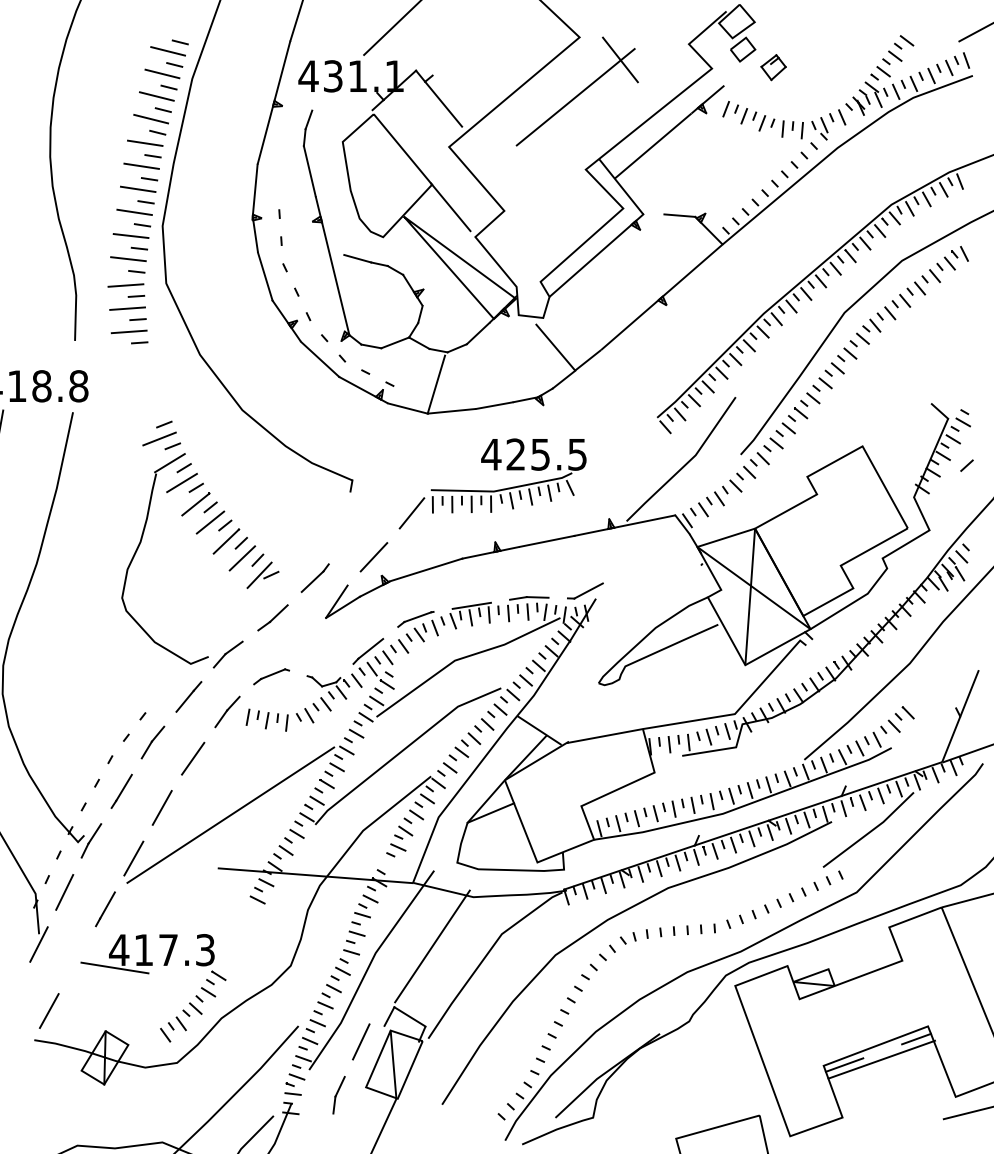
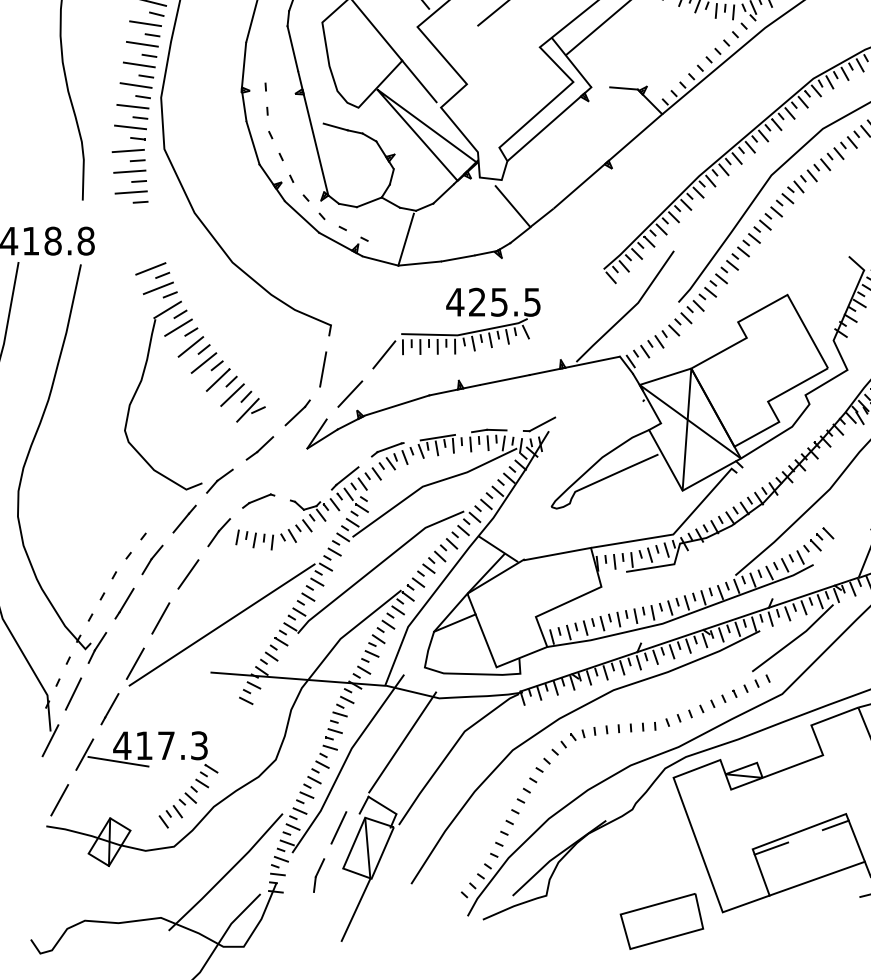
line: (150, 416) -> (150, 268), added
line: (343, 529) -> (323, 369), added
line: (389, 865) -> (364, 670), added
line: (76, 960) -> (84, 755), added
line: (881, 1059) -> (816, 878), moved

